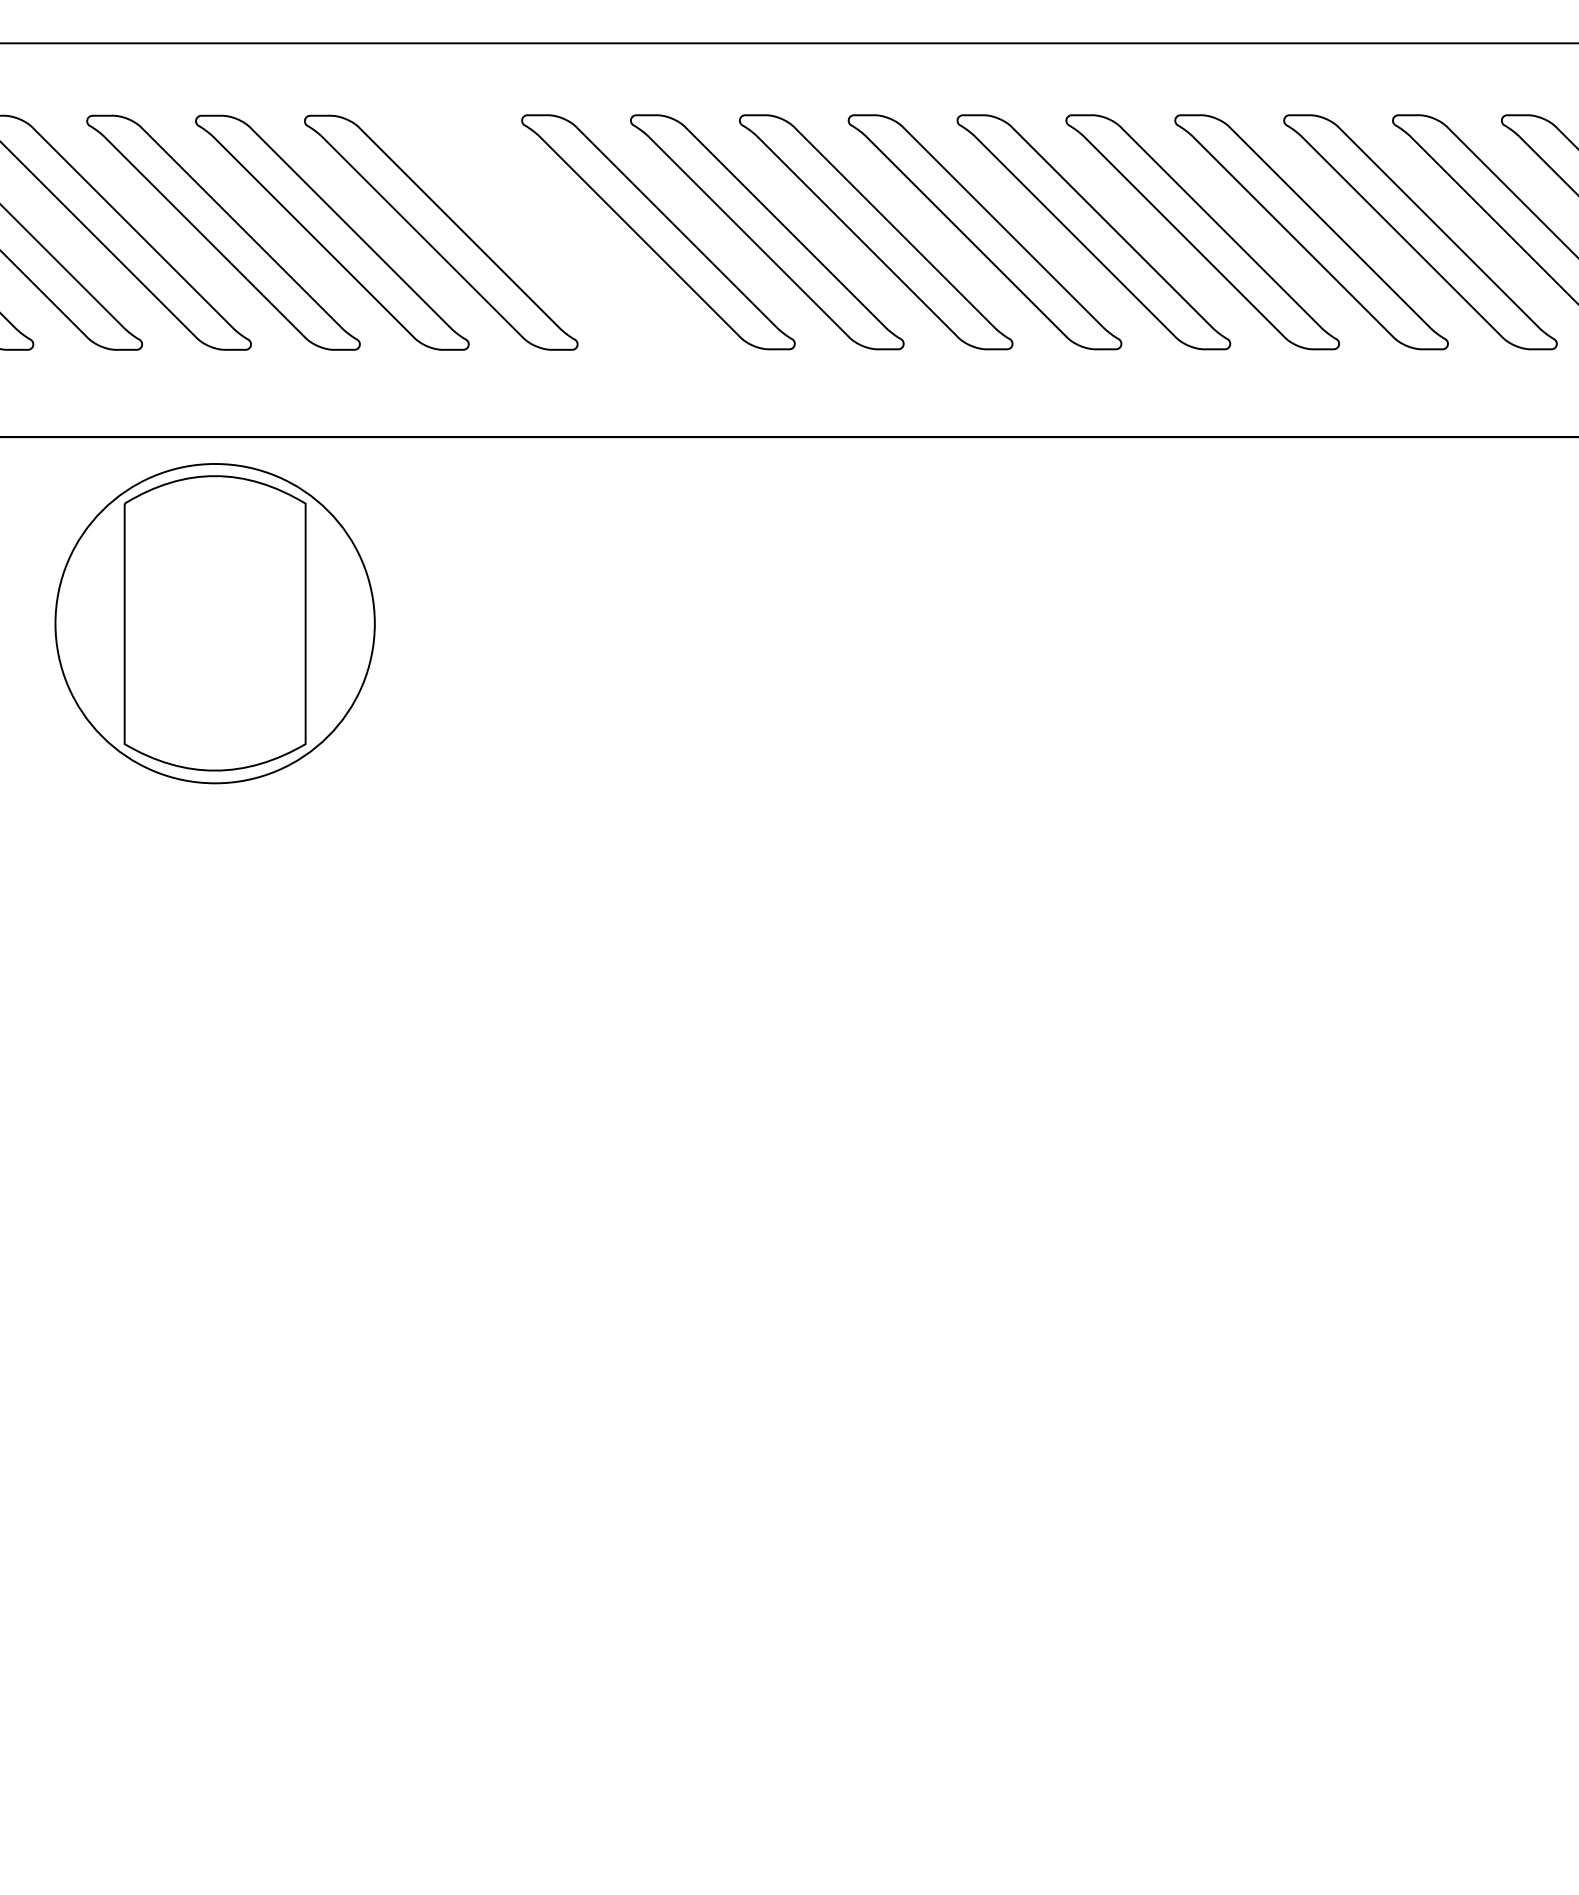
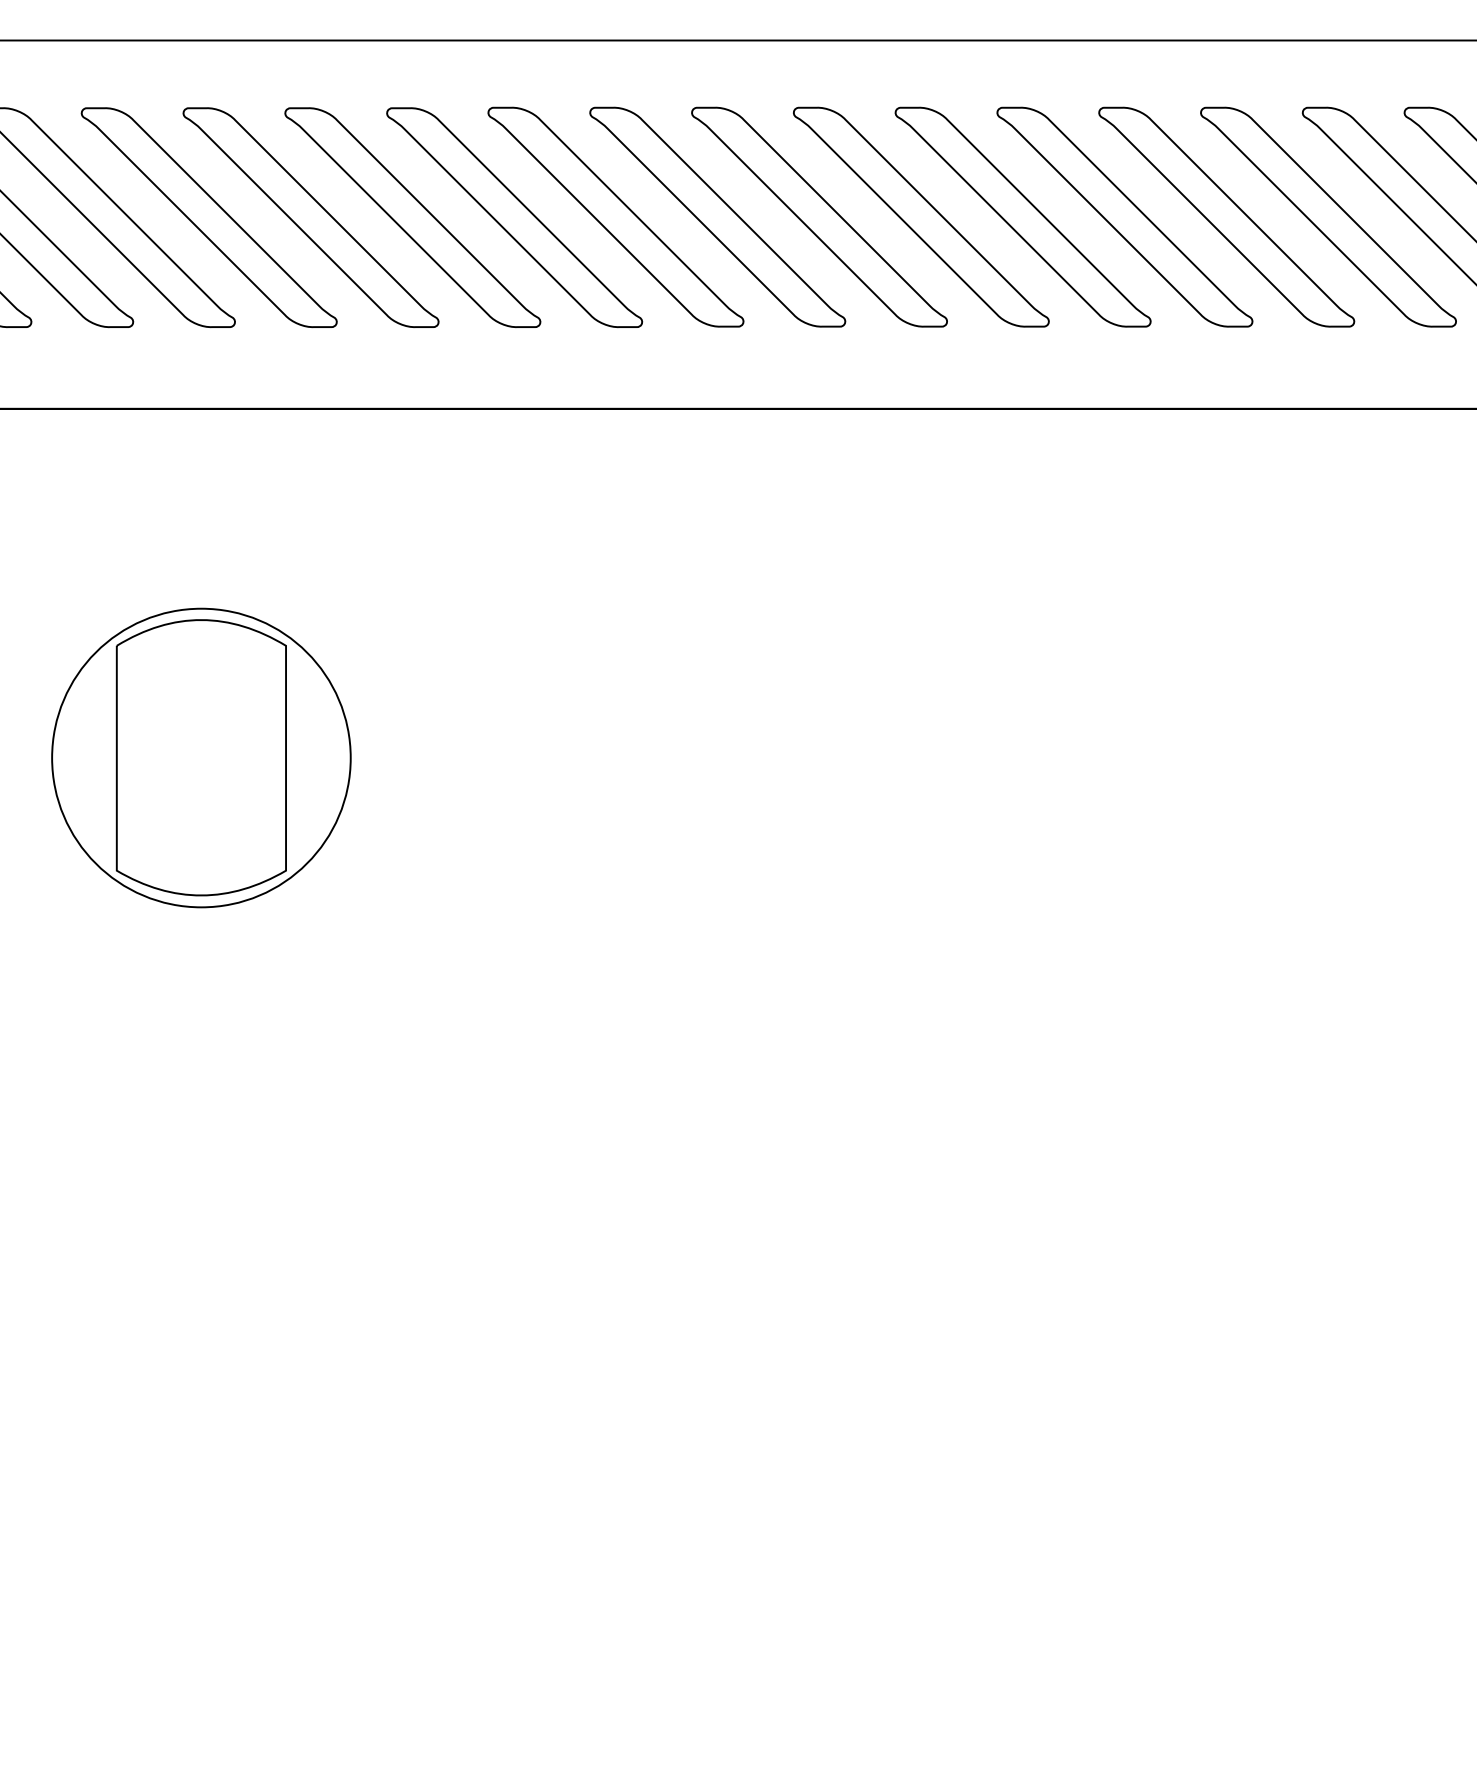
part: (549, 232) -> (514, 217), added
part: (214, 623) -> (200, 757), moved

